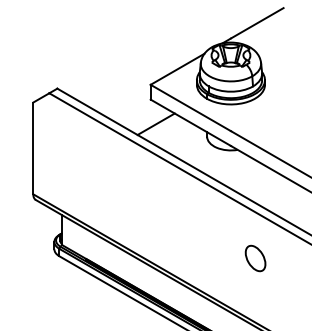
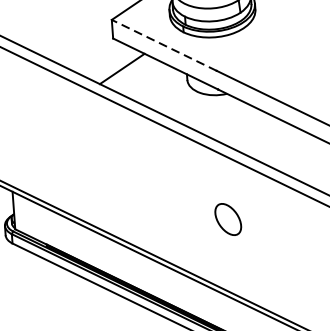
line: (190, 107) -> (163, 44), solid -> dashed
part: (255, 258) -> (228, 219), moved

